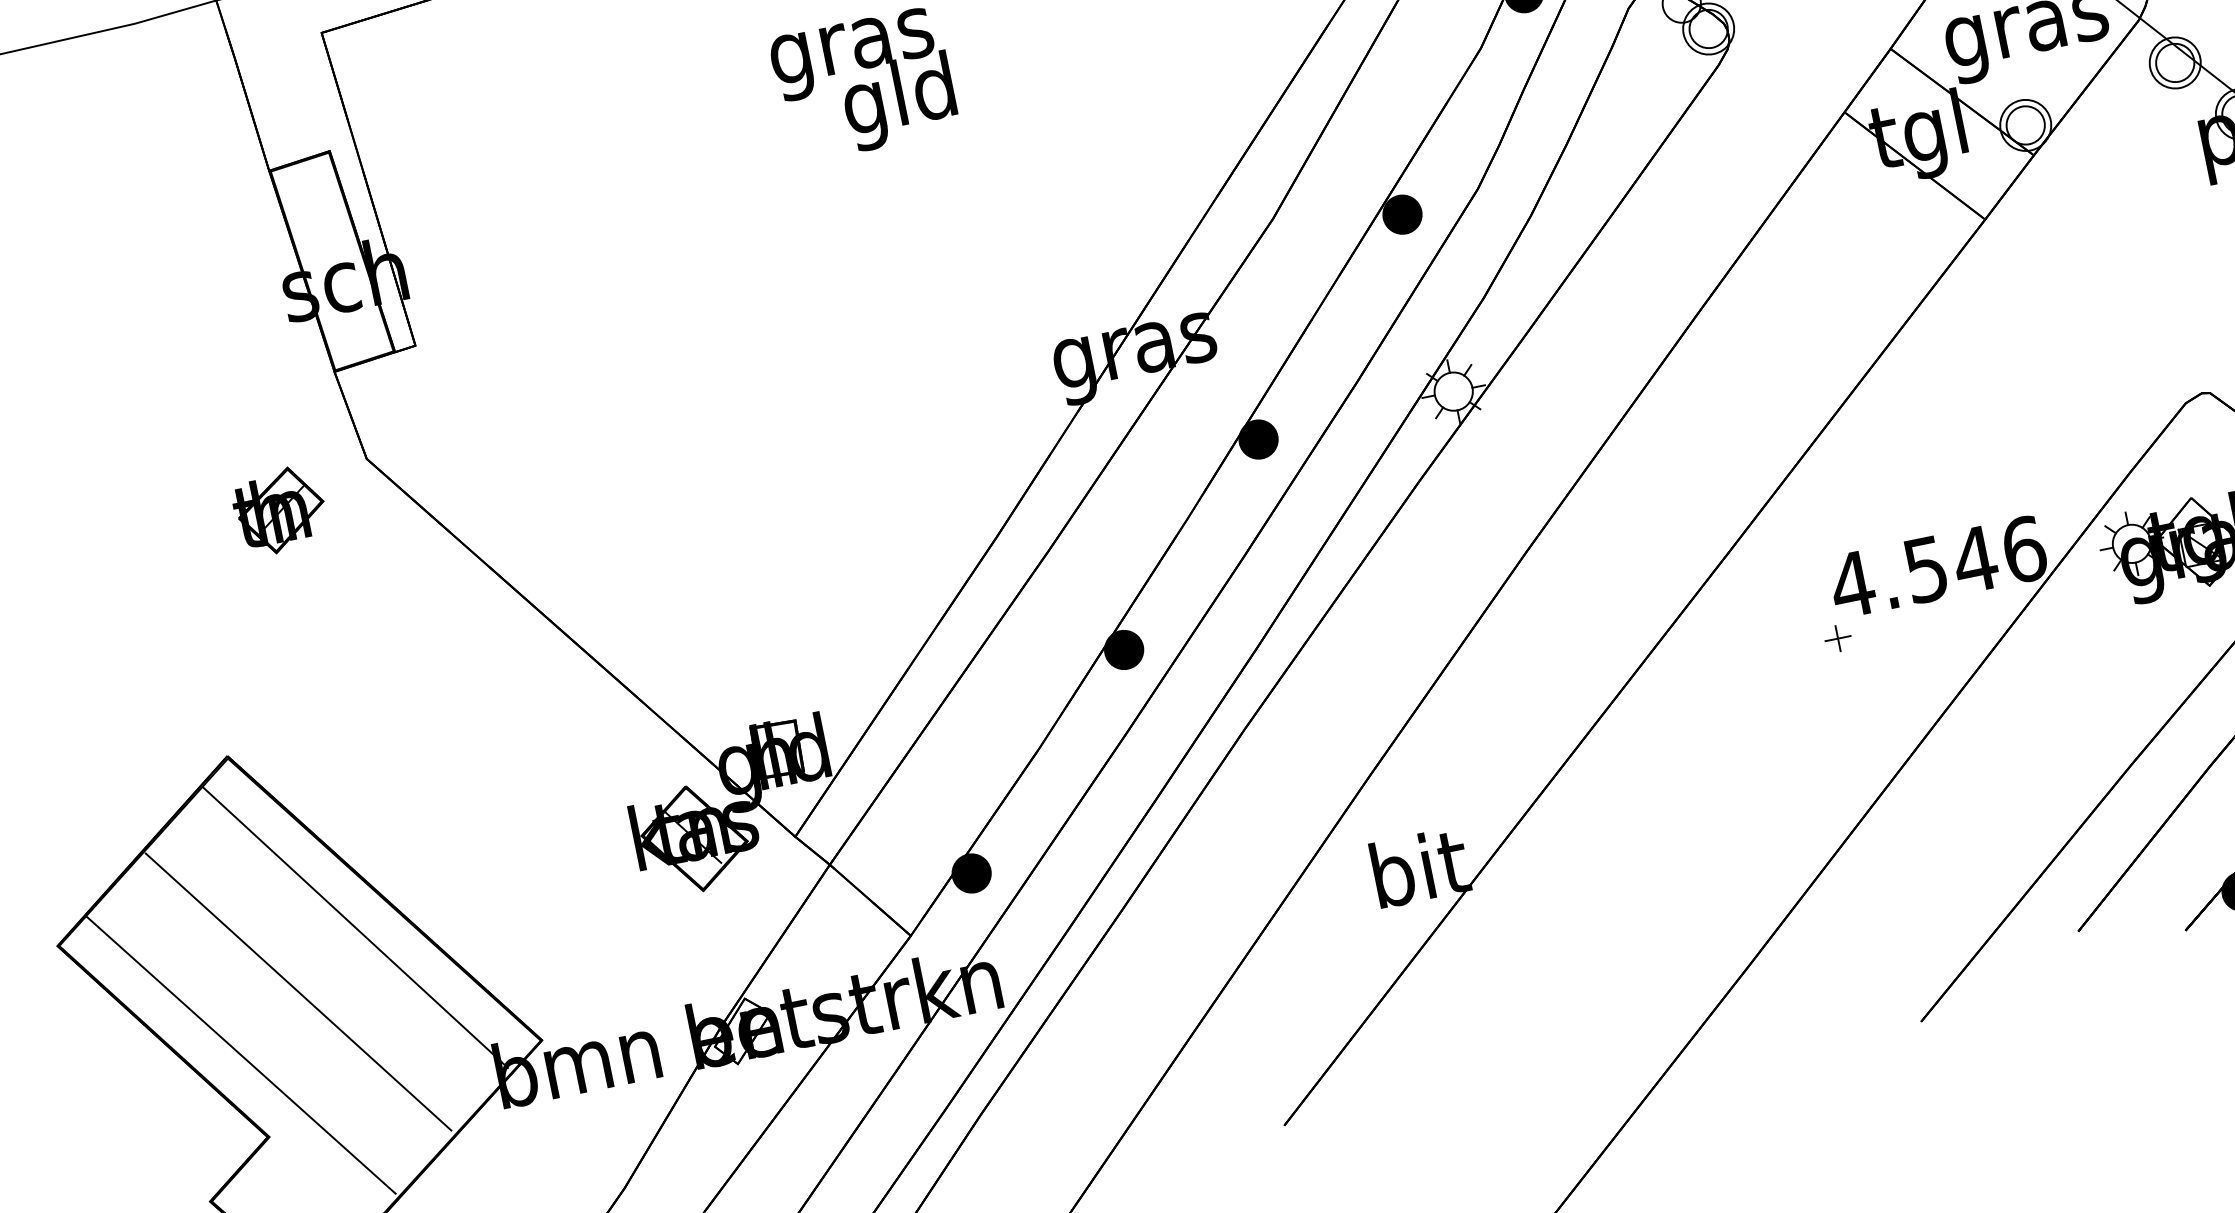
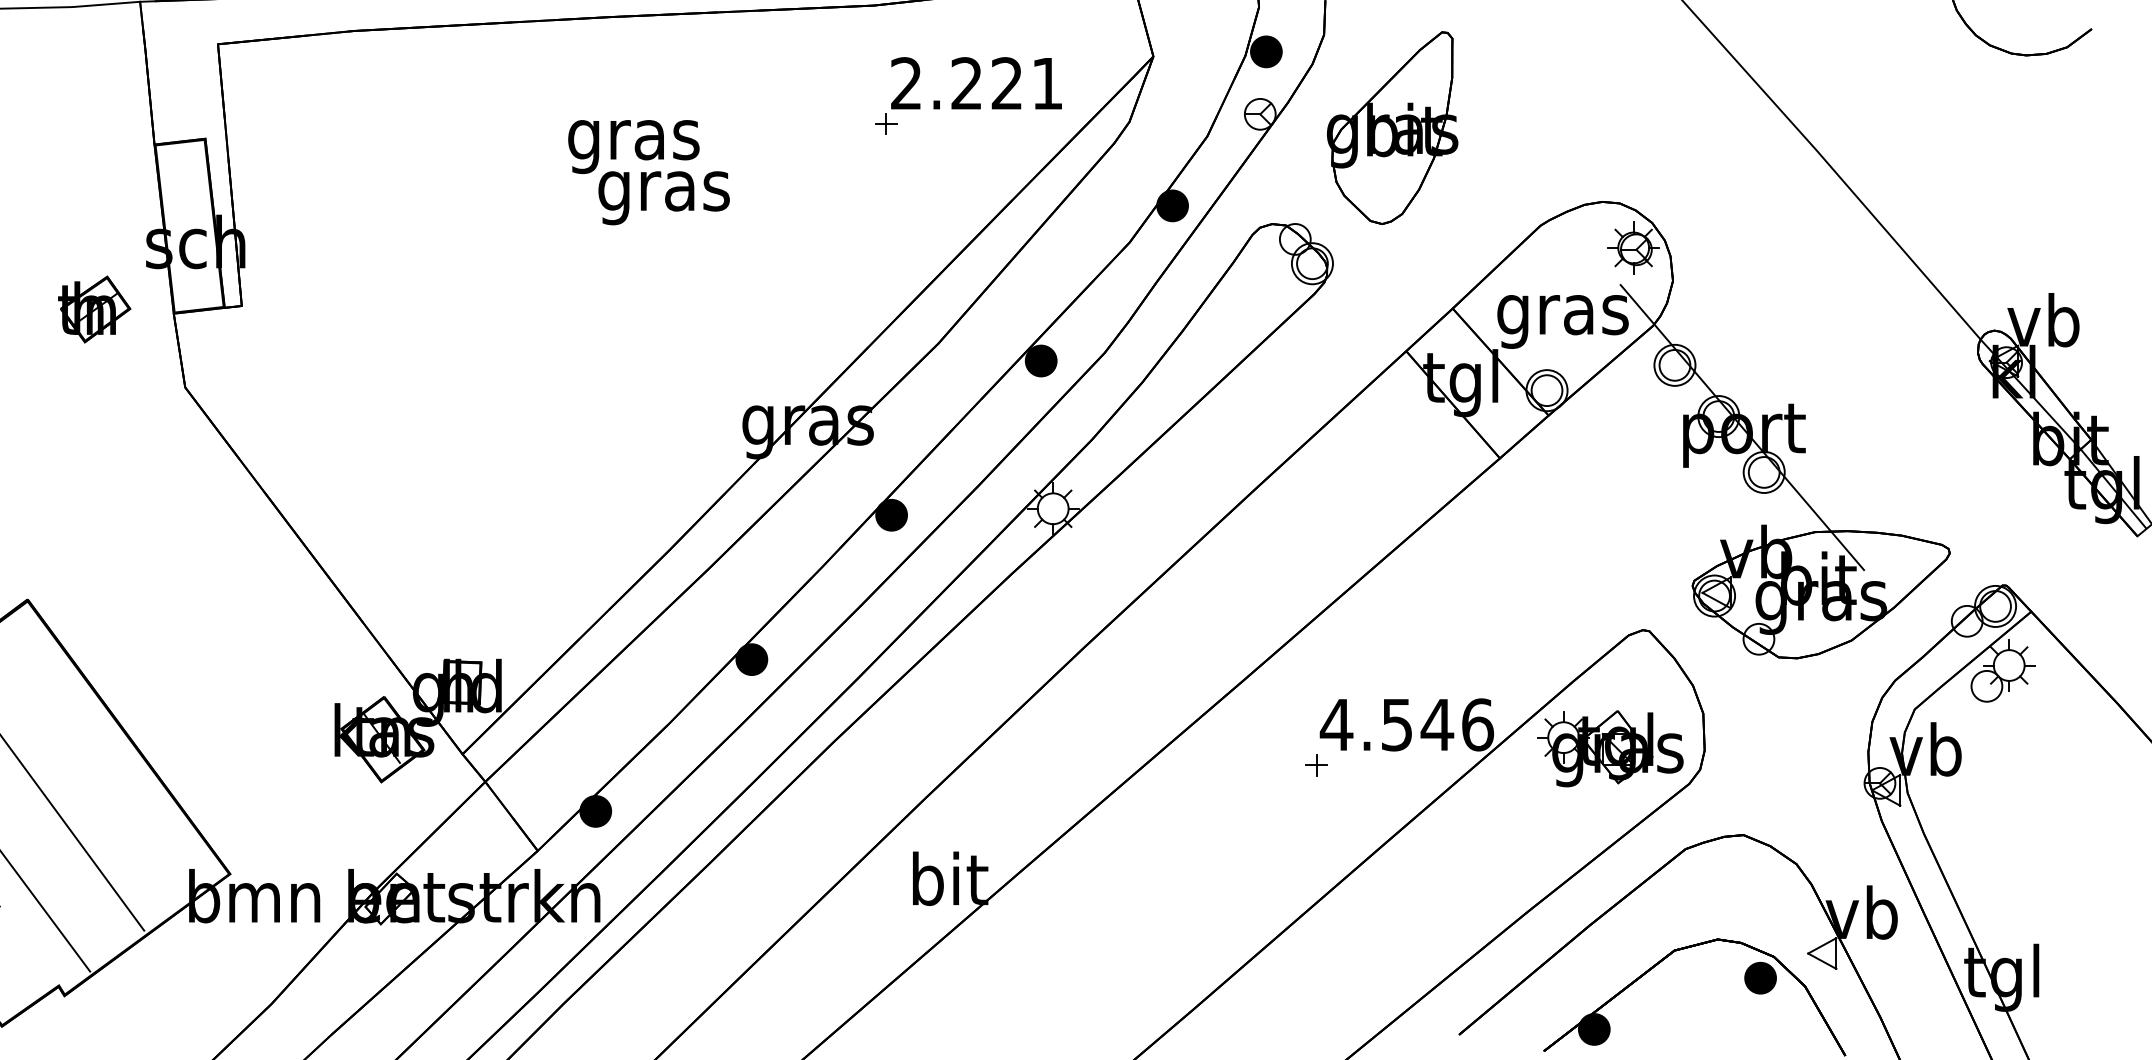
text: (900, 101) -> (663, 191), gld -> gras
part: (280, 510) -> (94, 309), moved
line: (354, 928) -> (100, 755), removed

